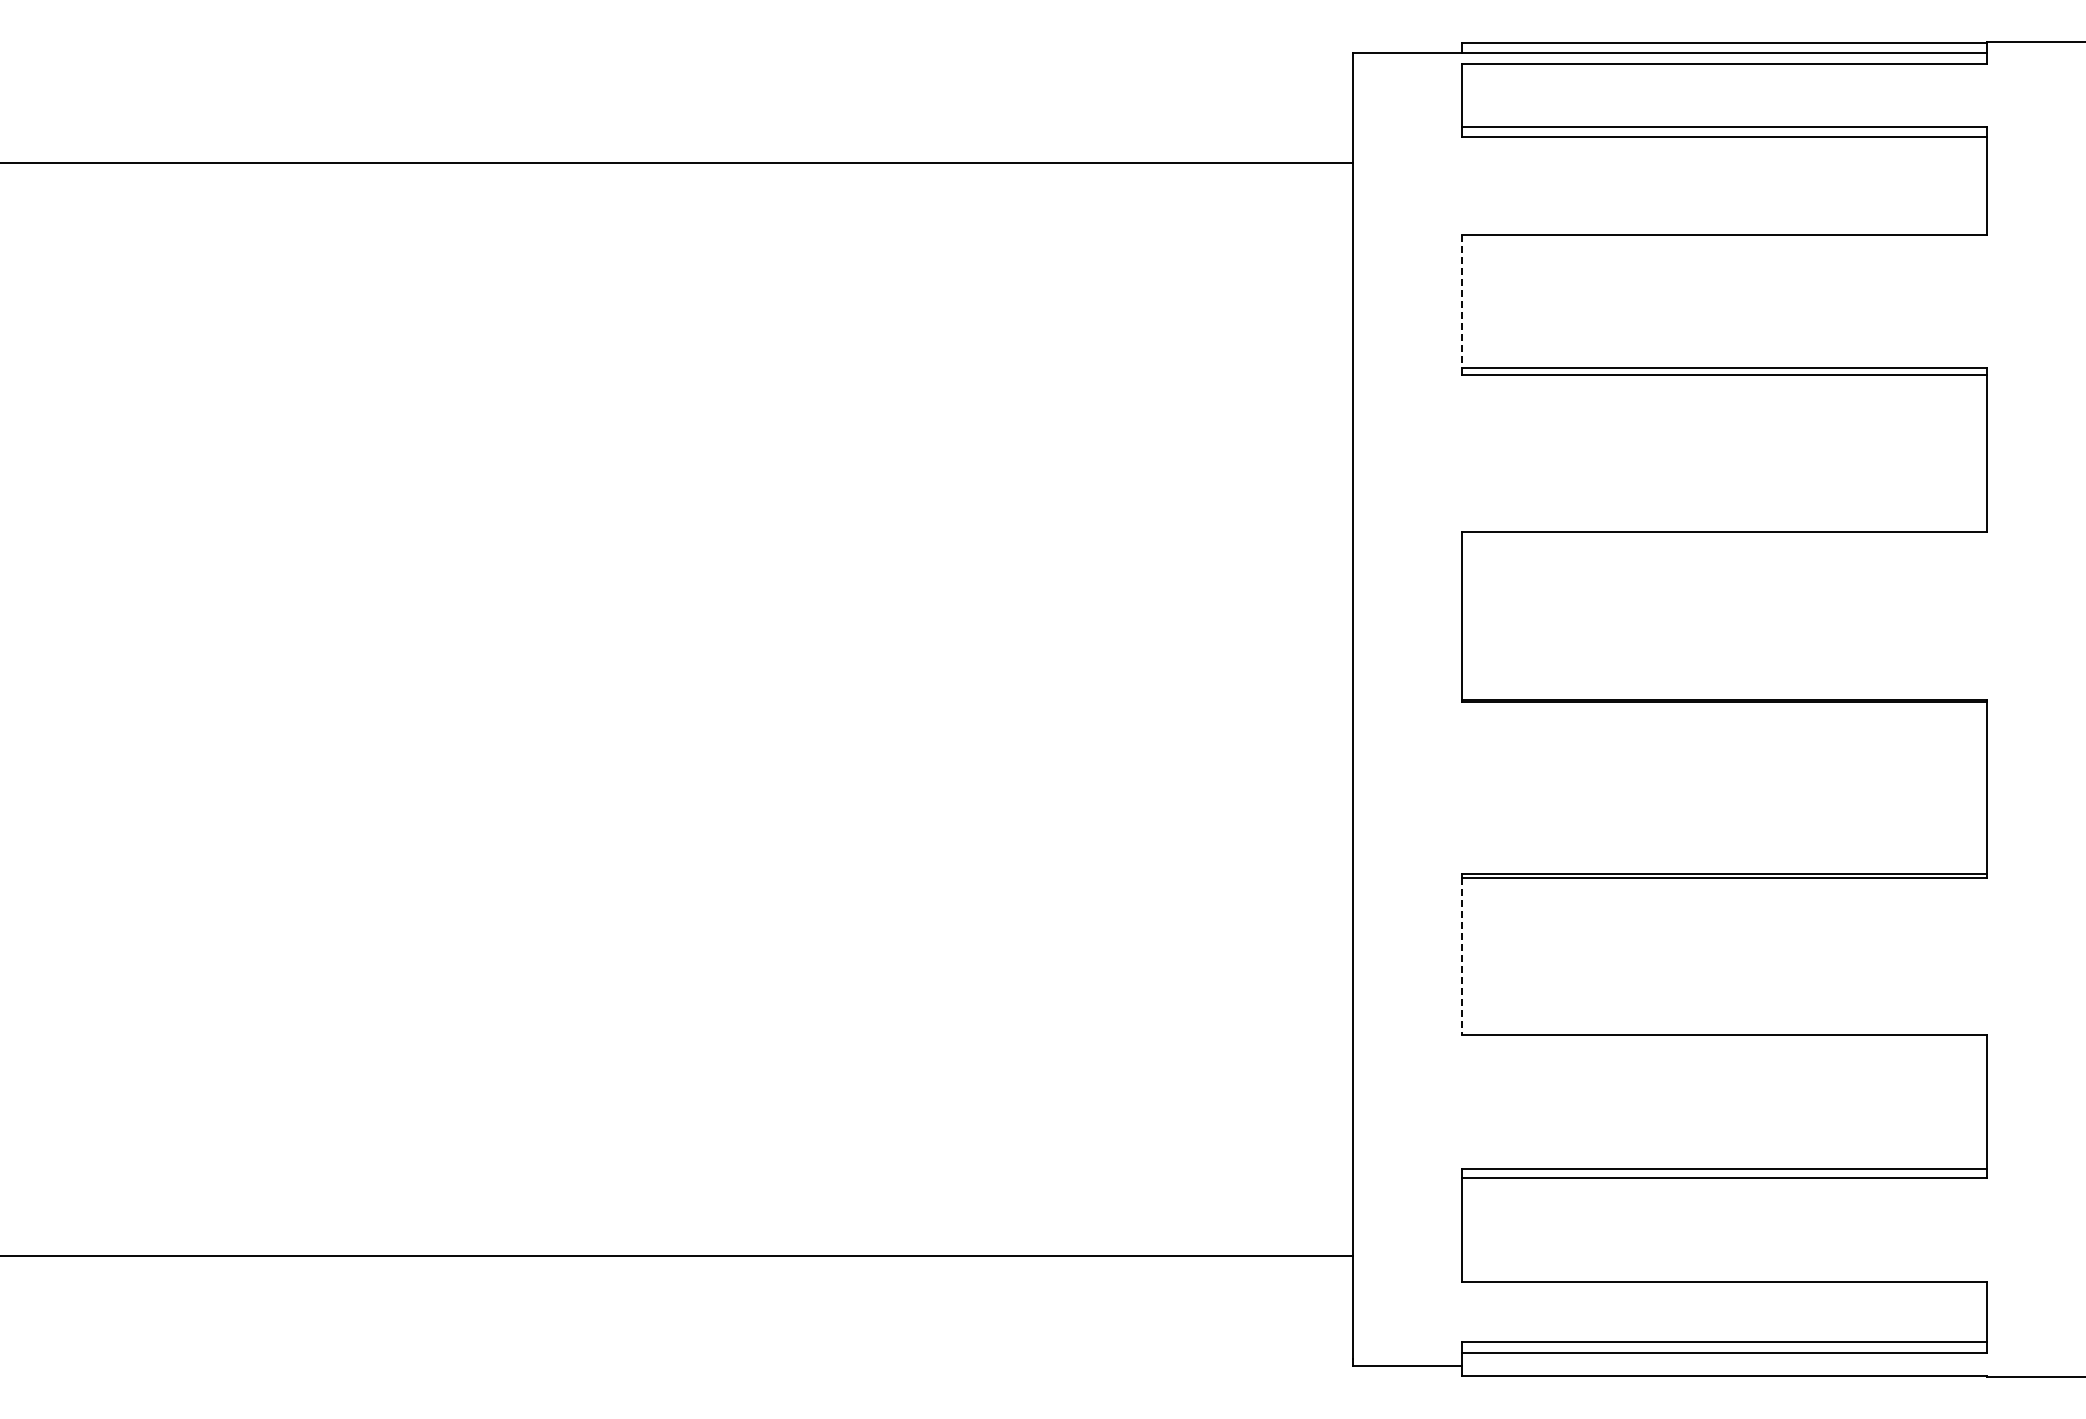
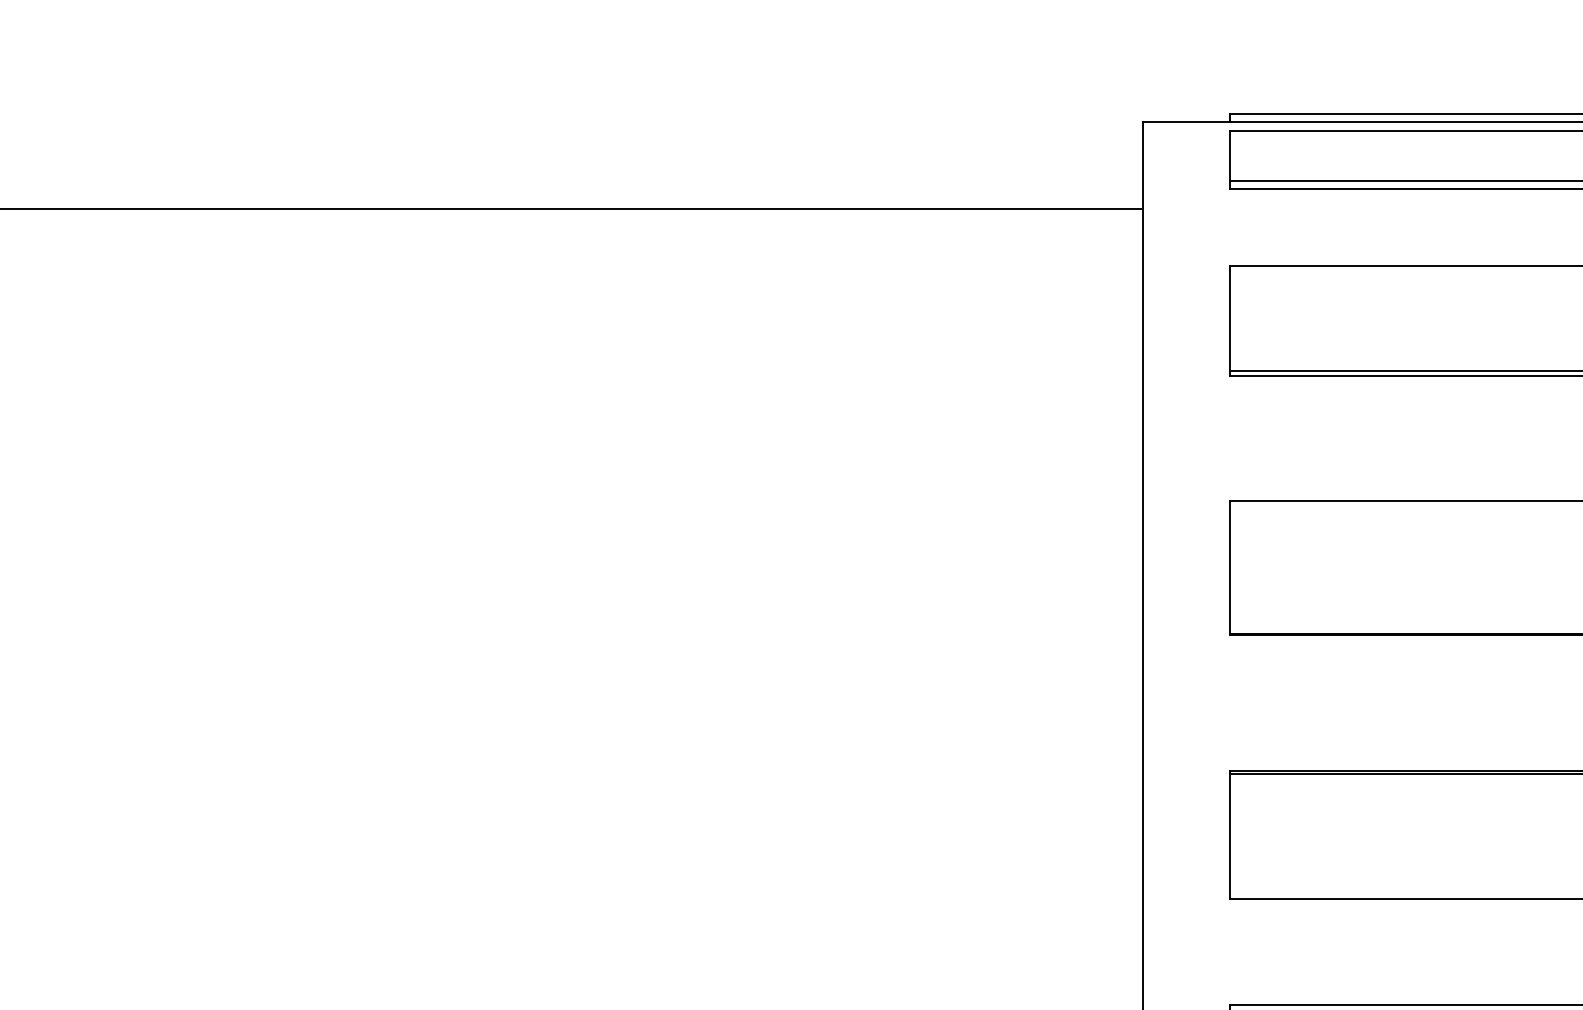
line: (1462, 301) -> (1229, 318), dashed -> solid
line: (1462, 956) -> (1229, 836), dashed -> solid

